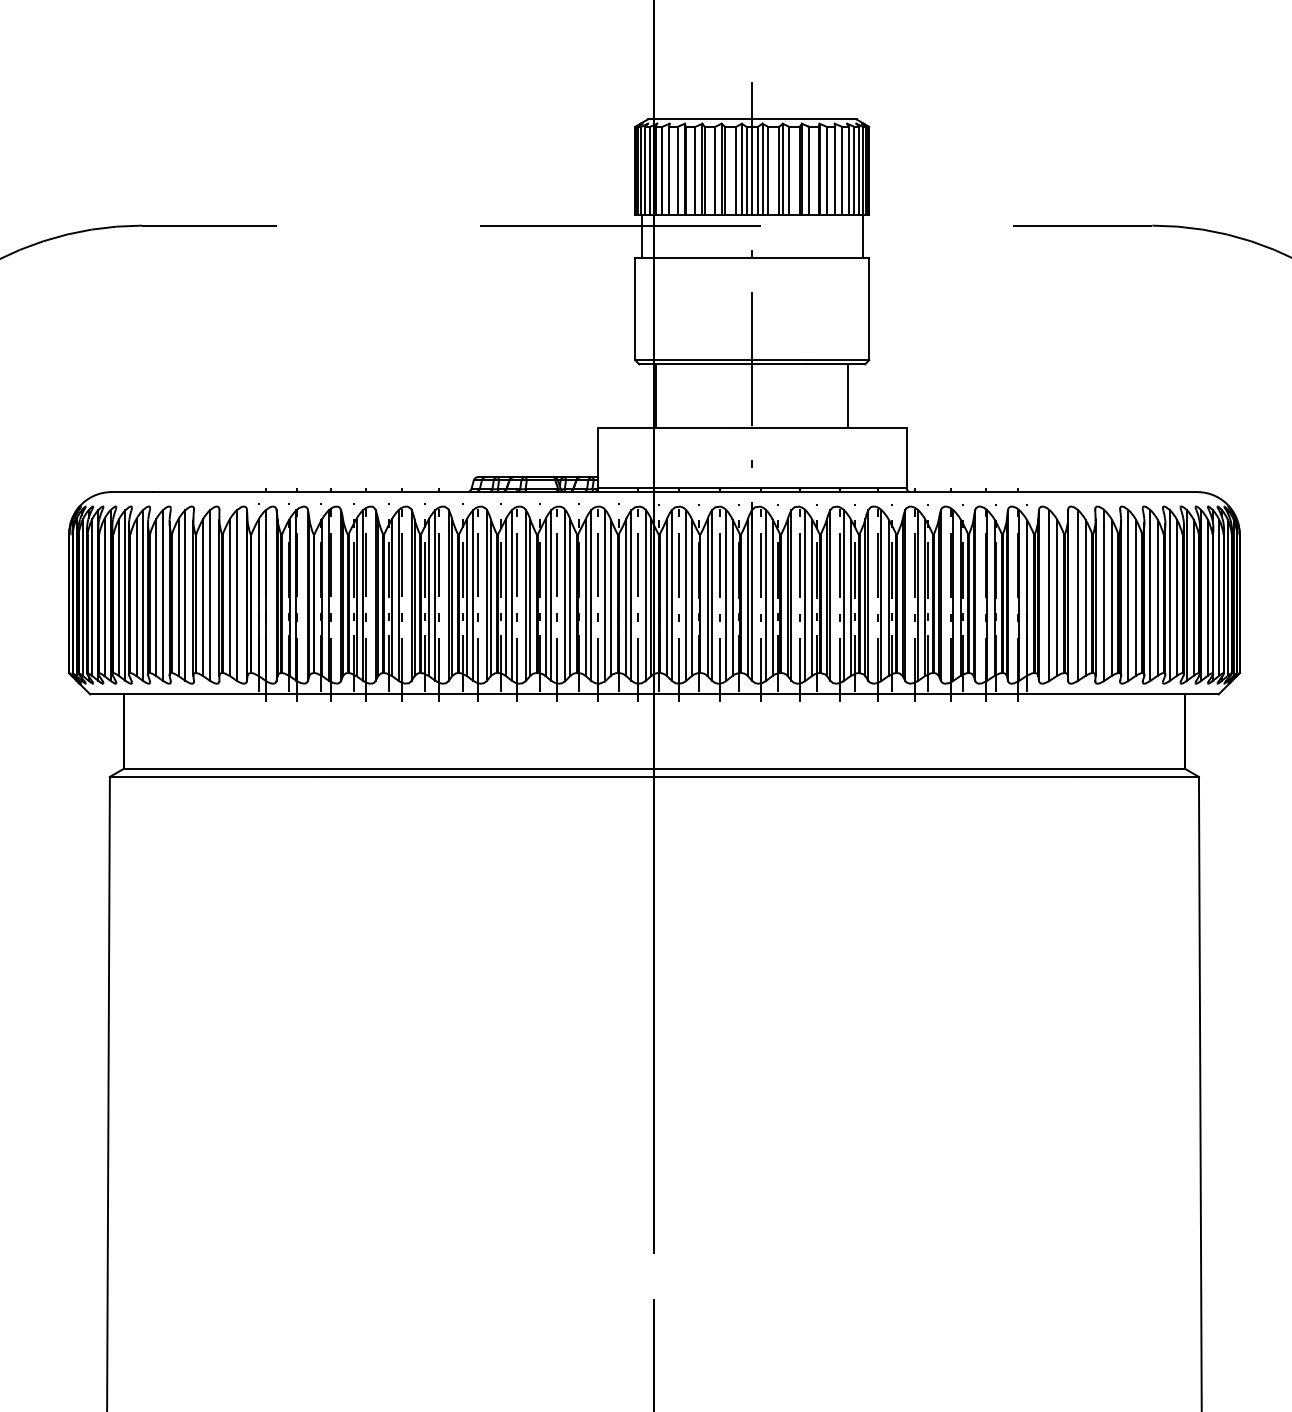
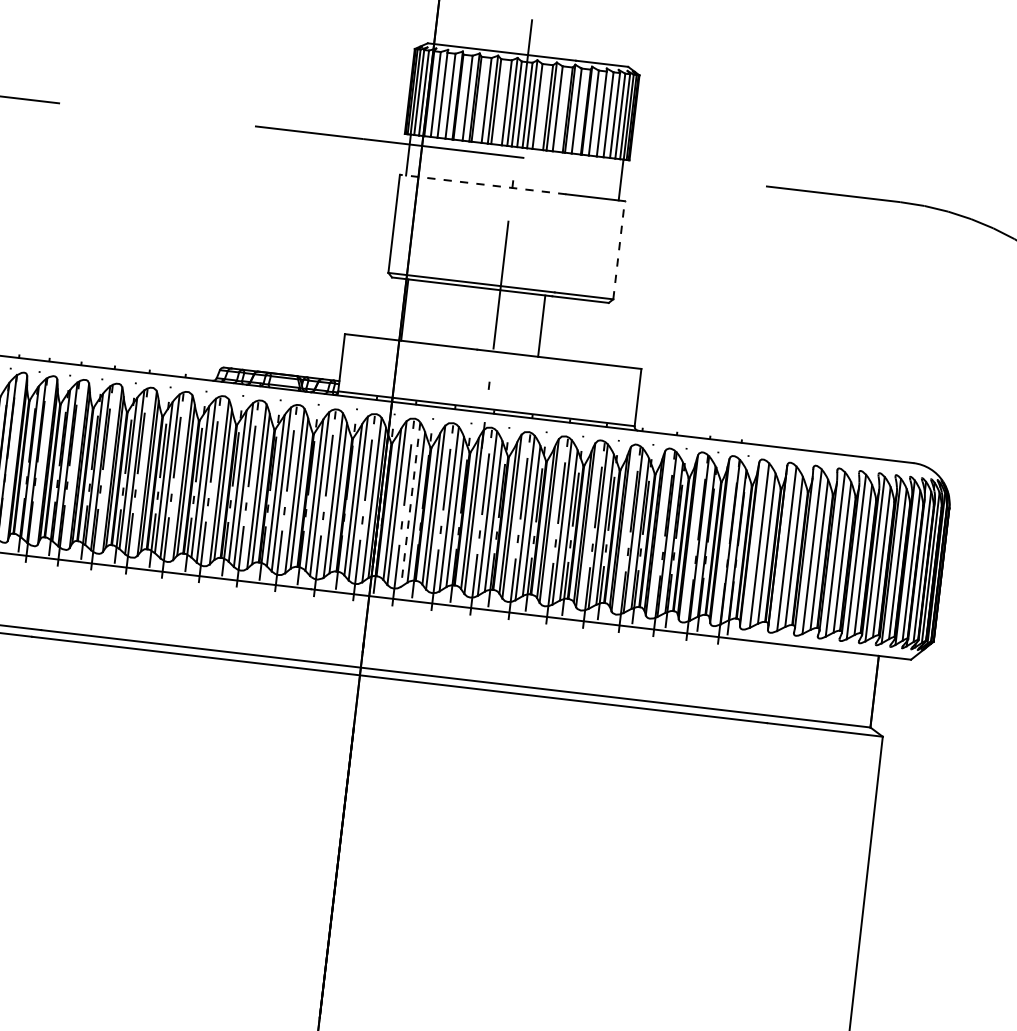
line: (721, 257) -> (482, 184), solid -> dashed
line: (869, 308) -> (619, 249), solid -> dashed
line: (848, 396) -> (542, 326), moved
line: (685, 595) -> (410, 504), solid -> dashed

